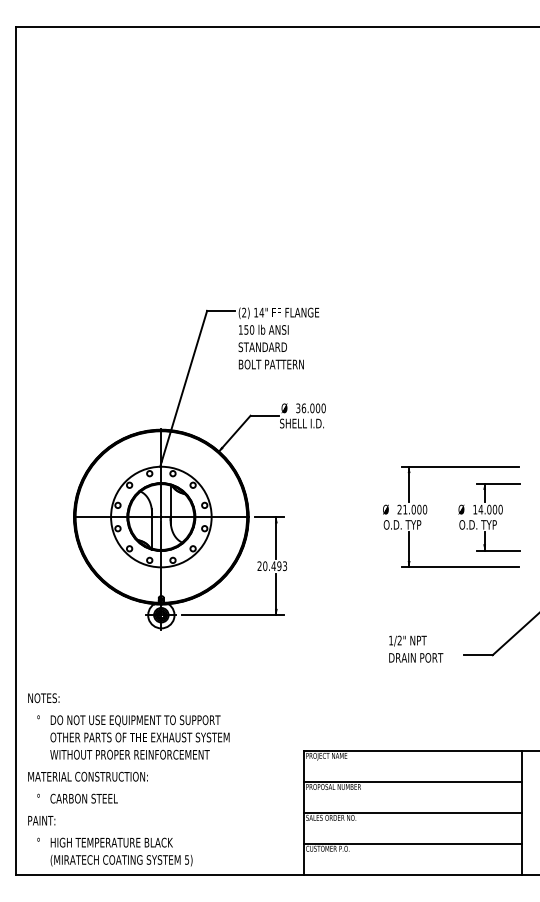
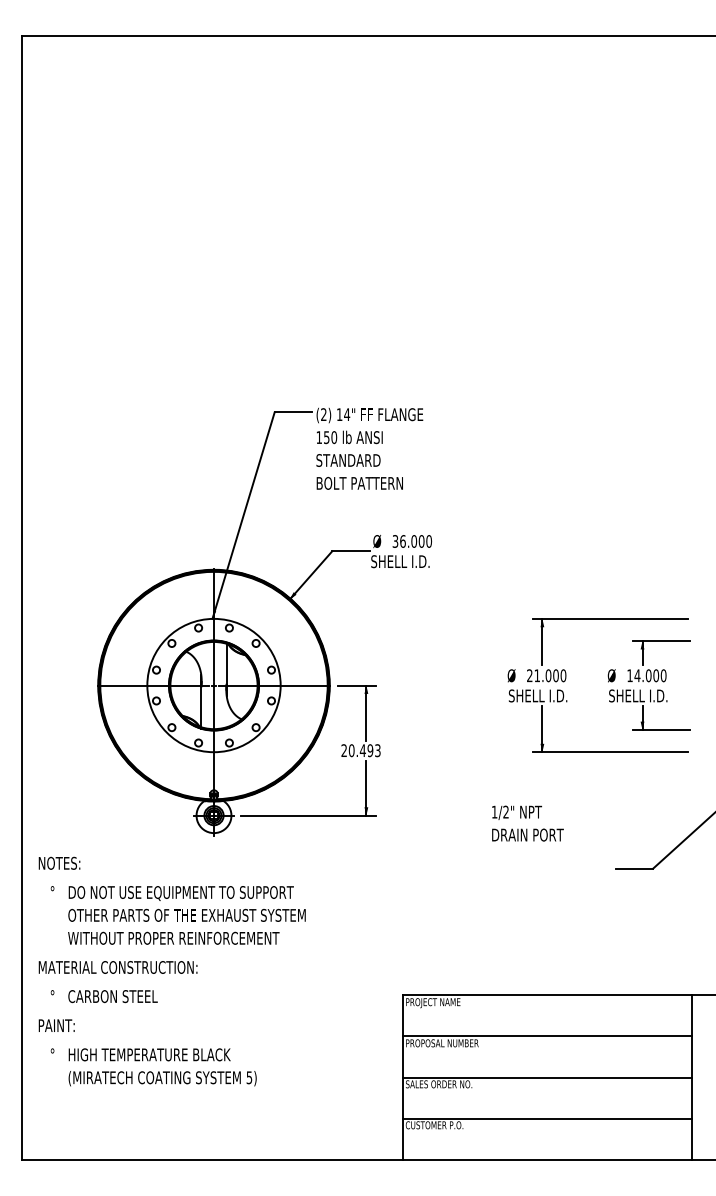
text: (405, 524) -> (537, 695), O.D. TYP -> SHELL I.D.
text: (481, 524) -> (638, 695), O.D. TYP -> SHELL I.D.
text: (416, 648) -> (528, 822), moved
text: (128, 779) -> (171, 971), moved

